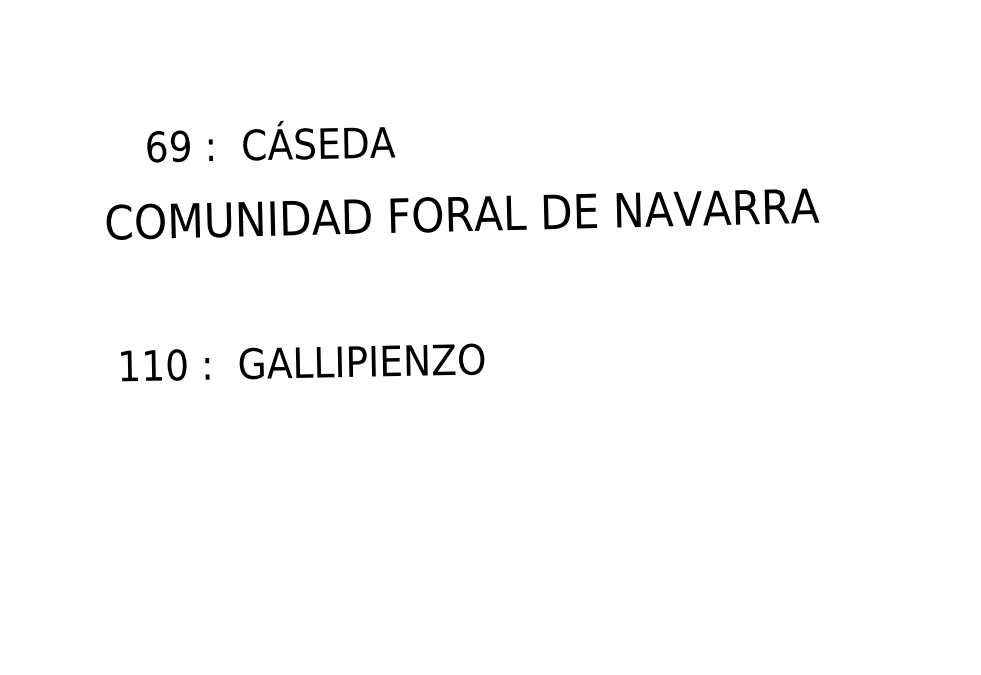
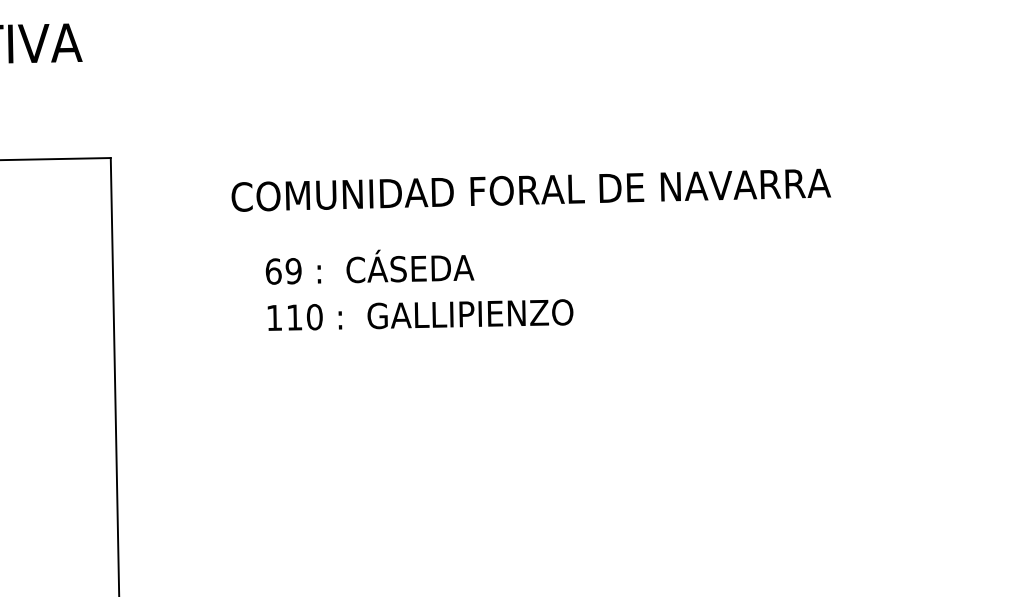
text: (270, 140) -> (369, 266), moved
text: (302, 361) -> (420, 314), moved

